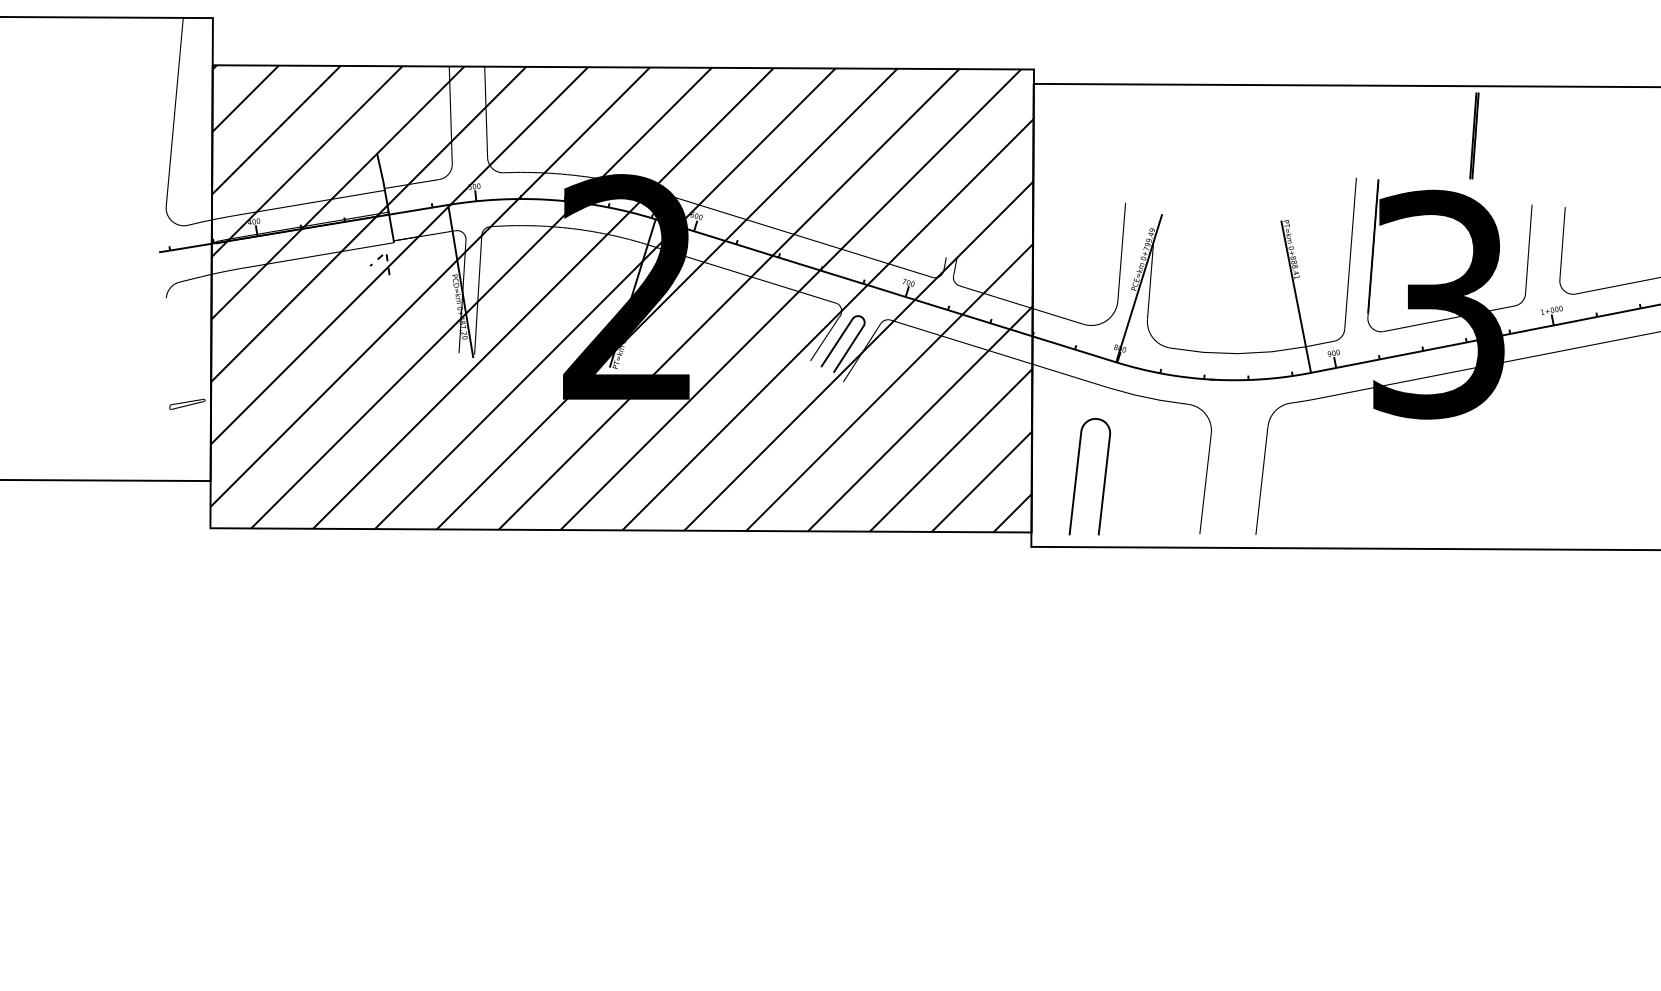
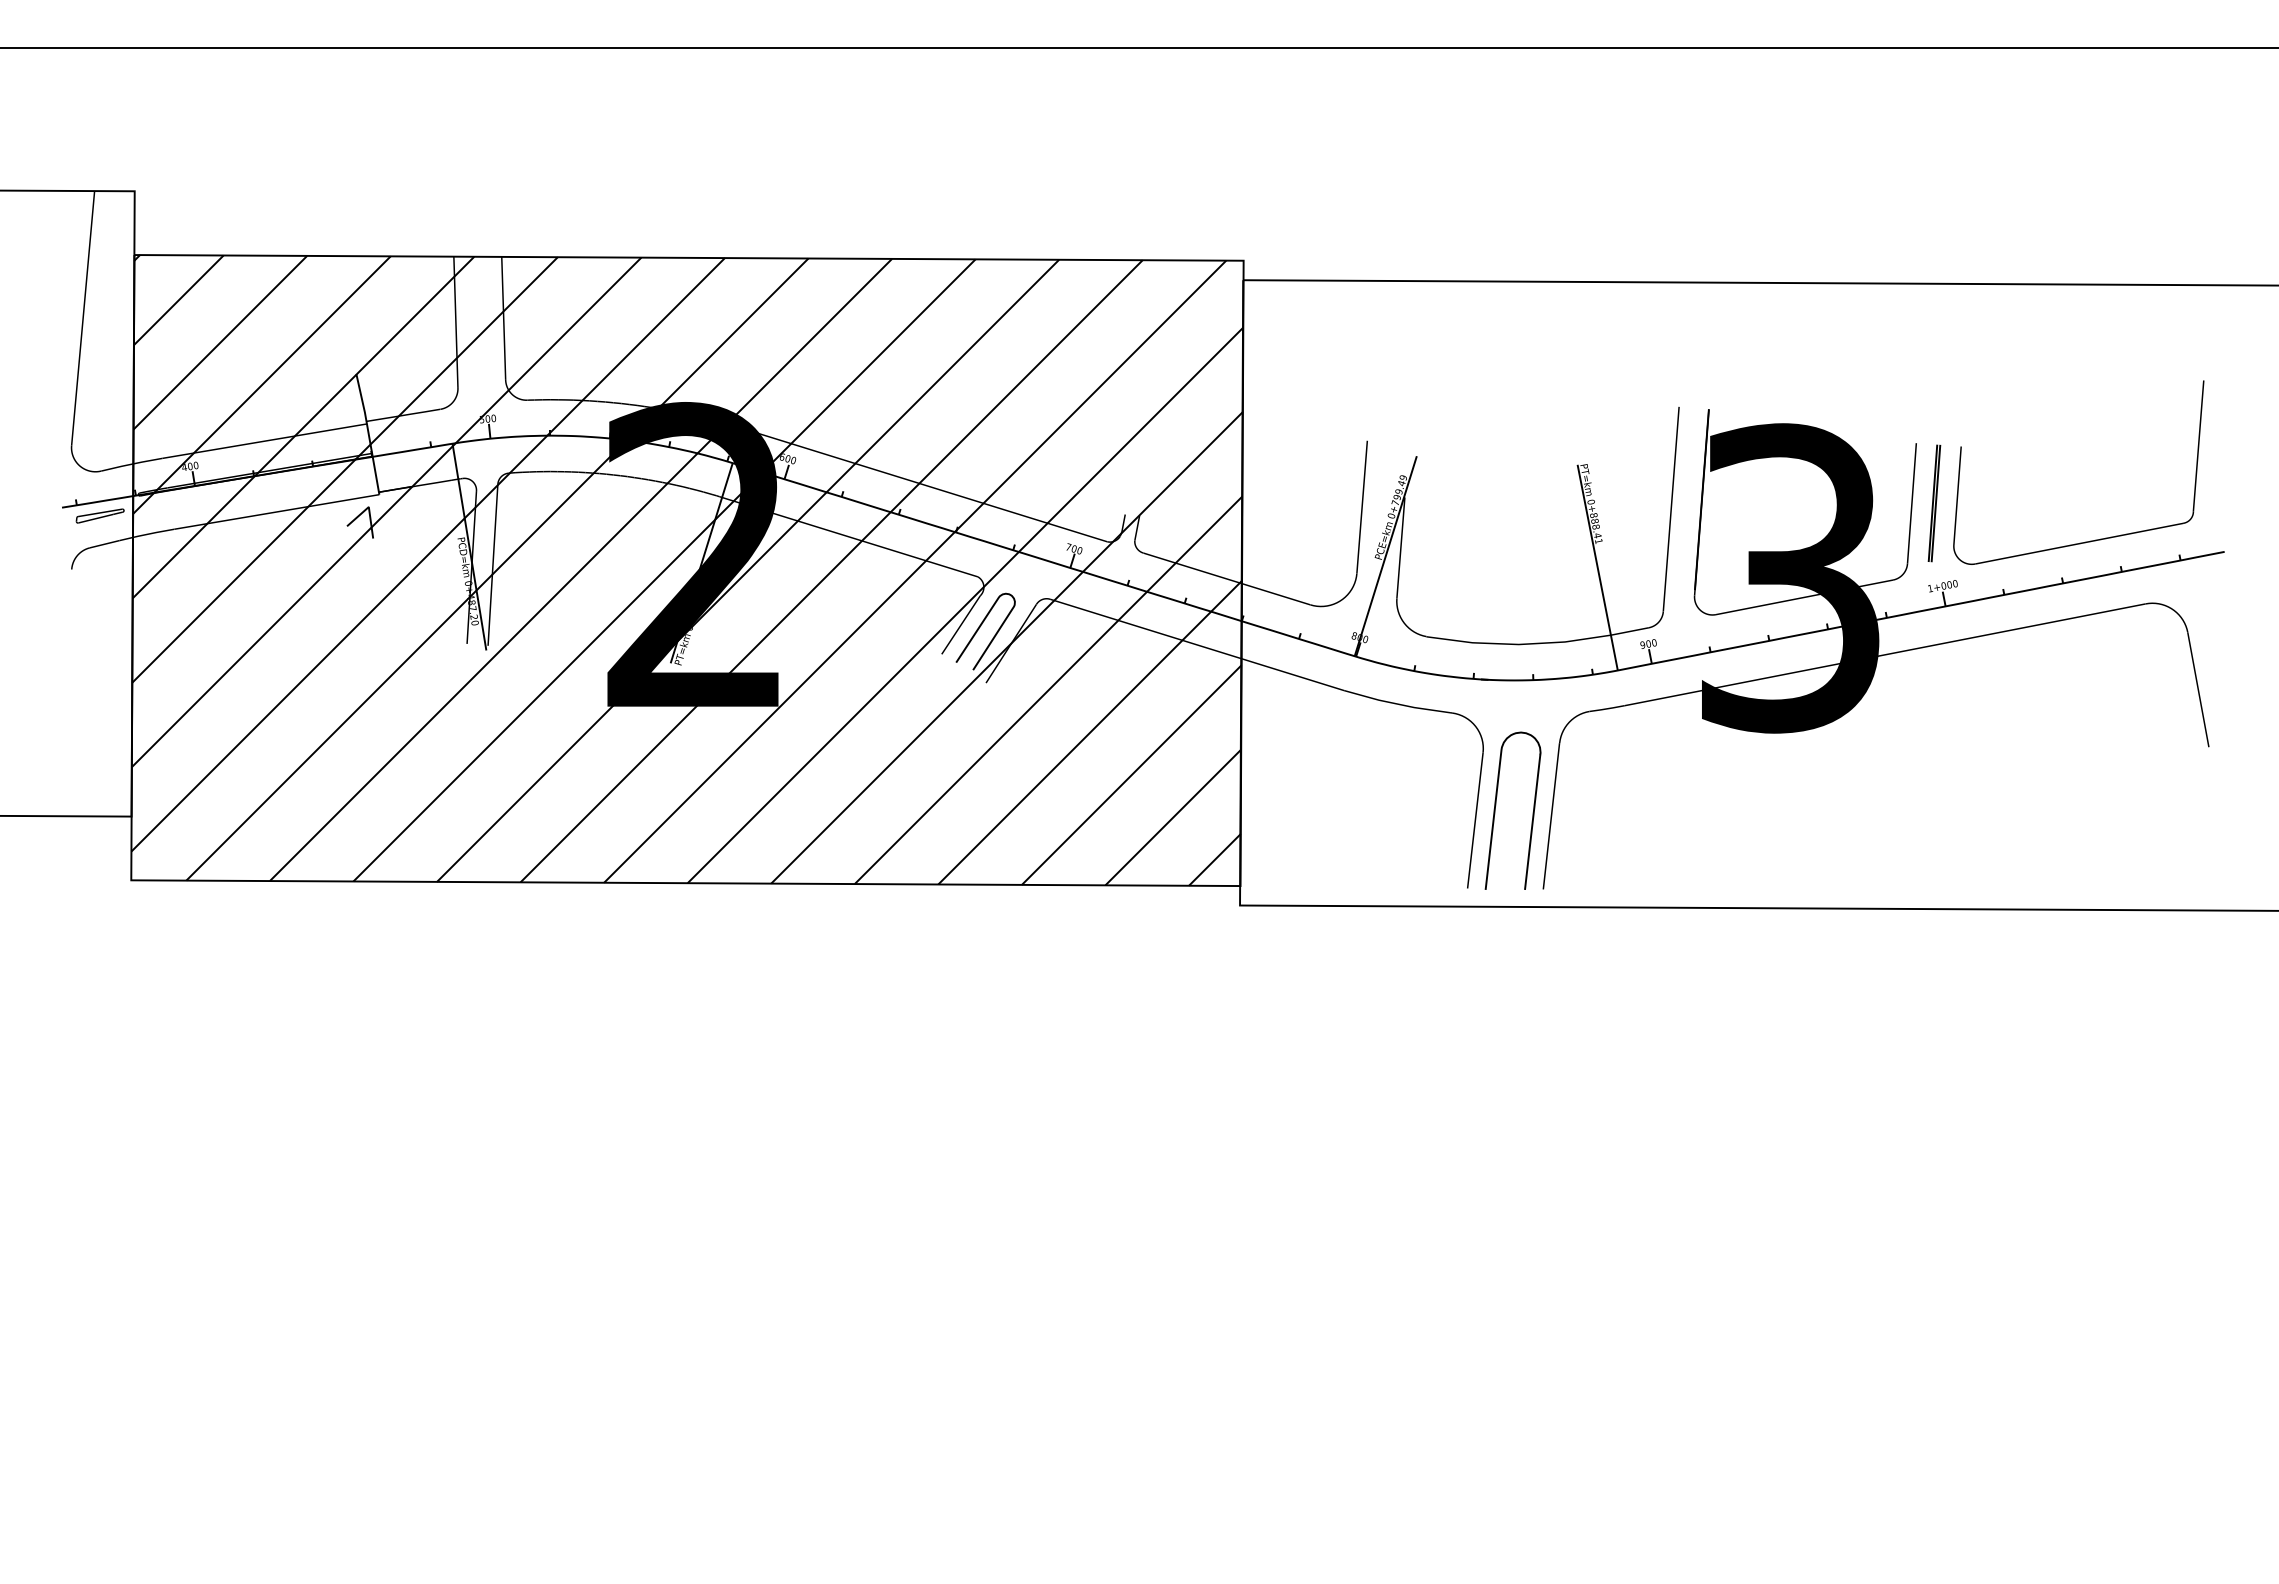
part: (1474, 135) -> (1934, 503), moved
line: (386, 252) -> (368, 507), dashed -> solid
part: (186, 403) -> (99, 515), moved
part: (1077, 472) -> (1496, 805), moved

